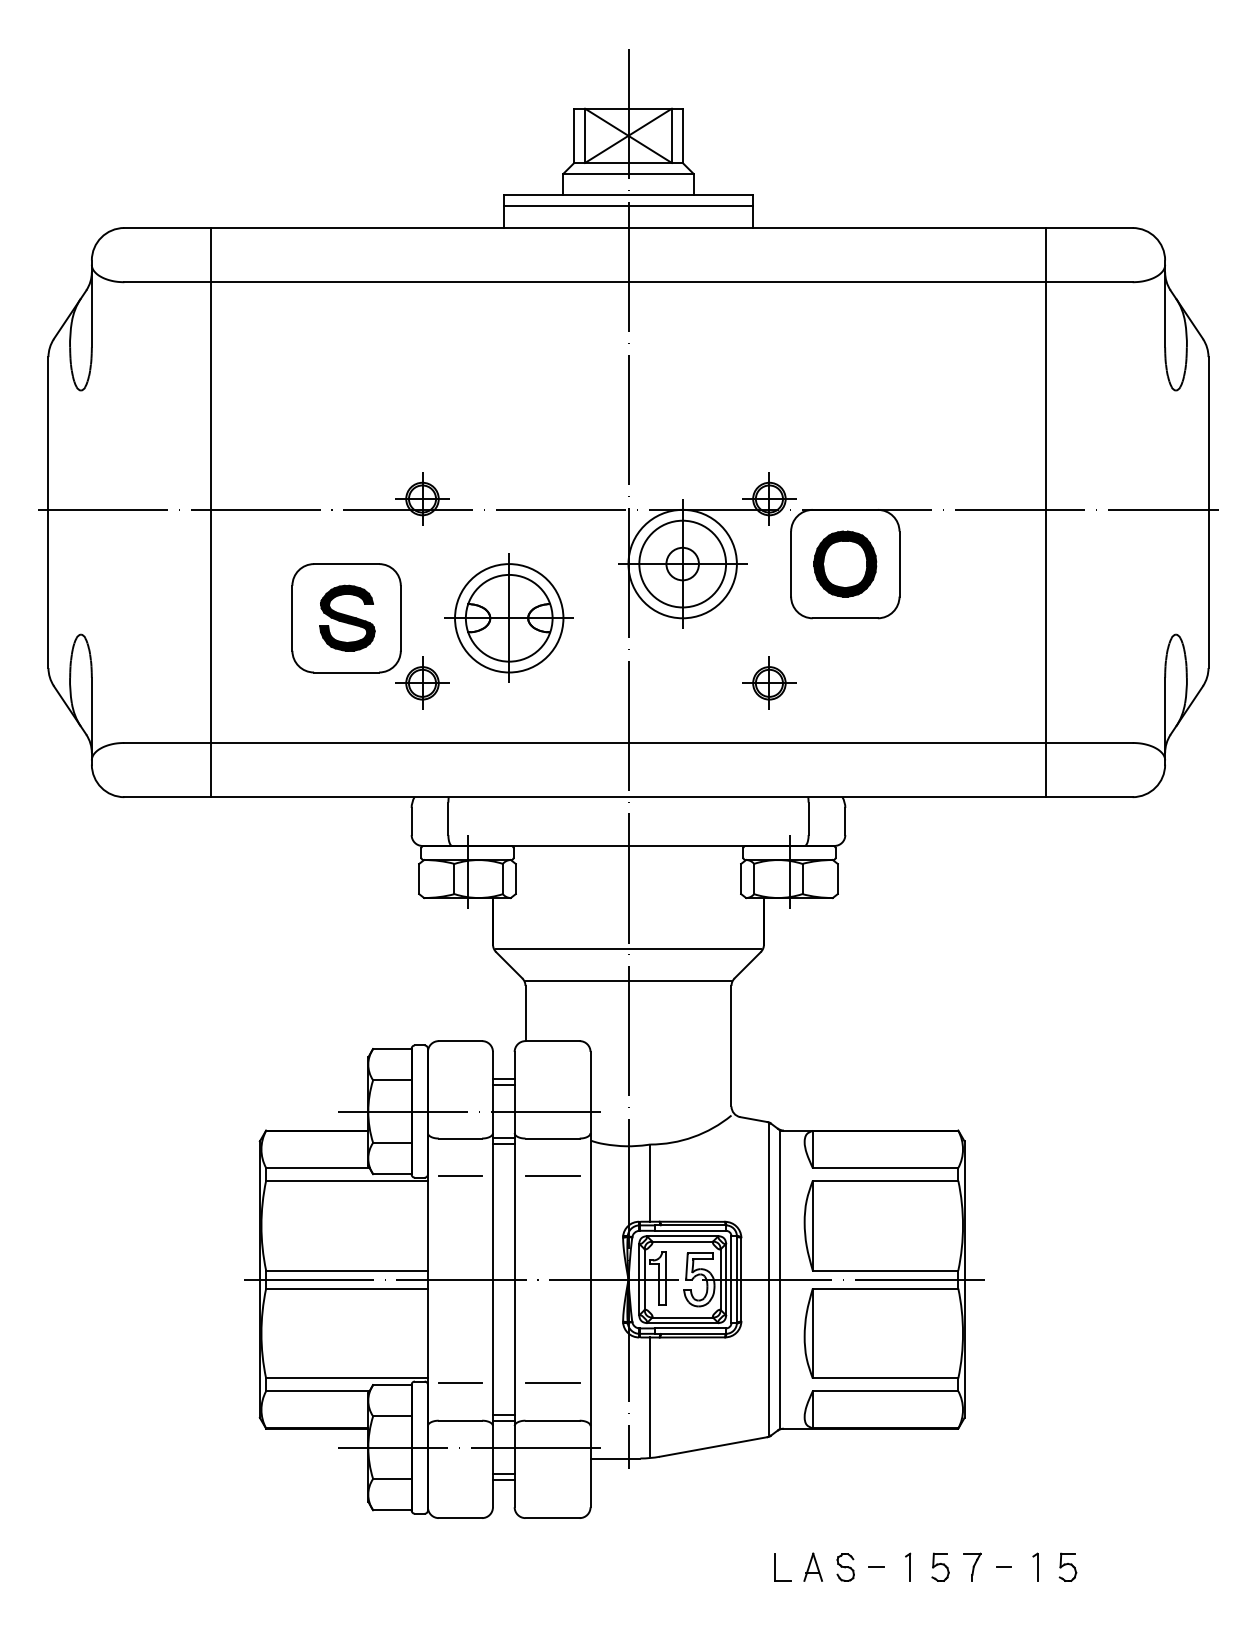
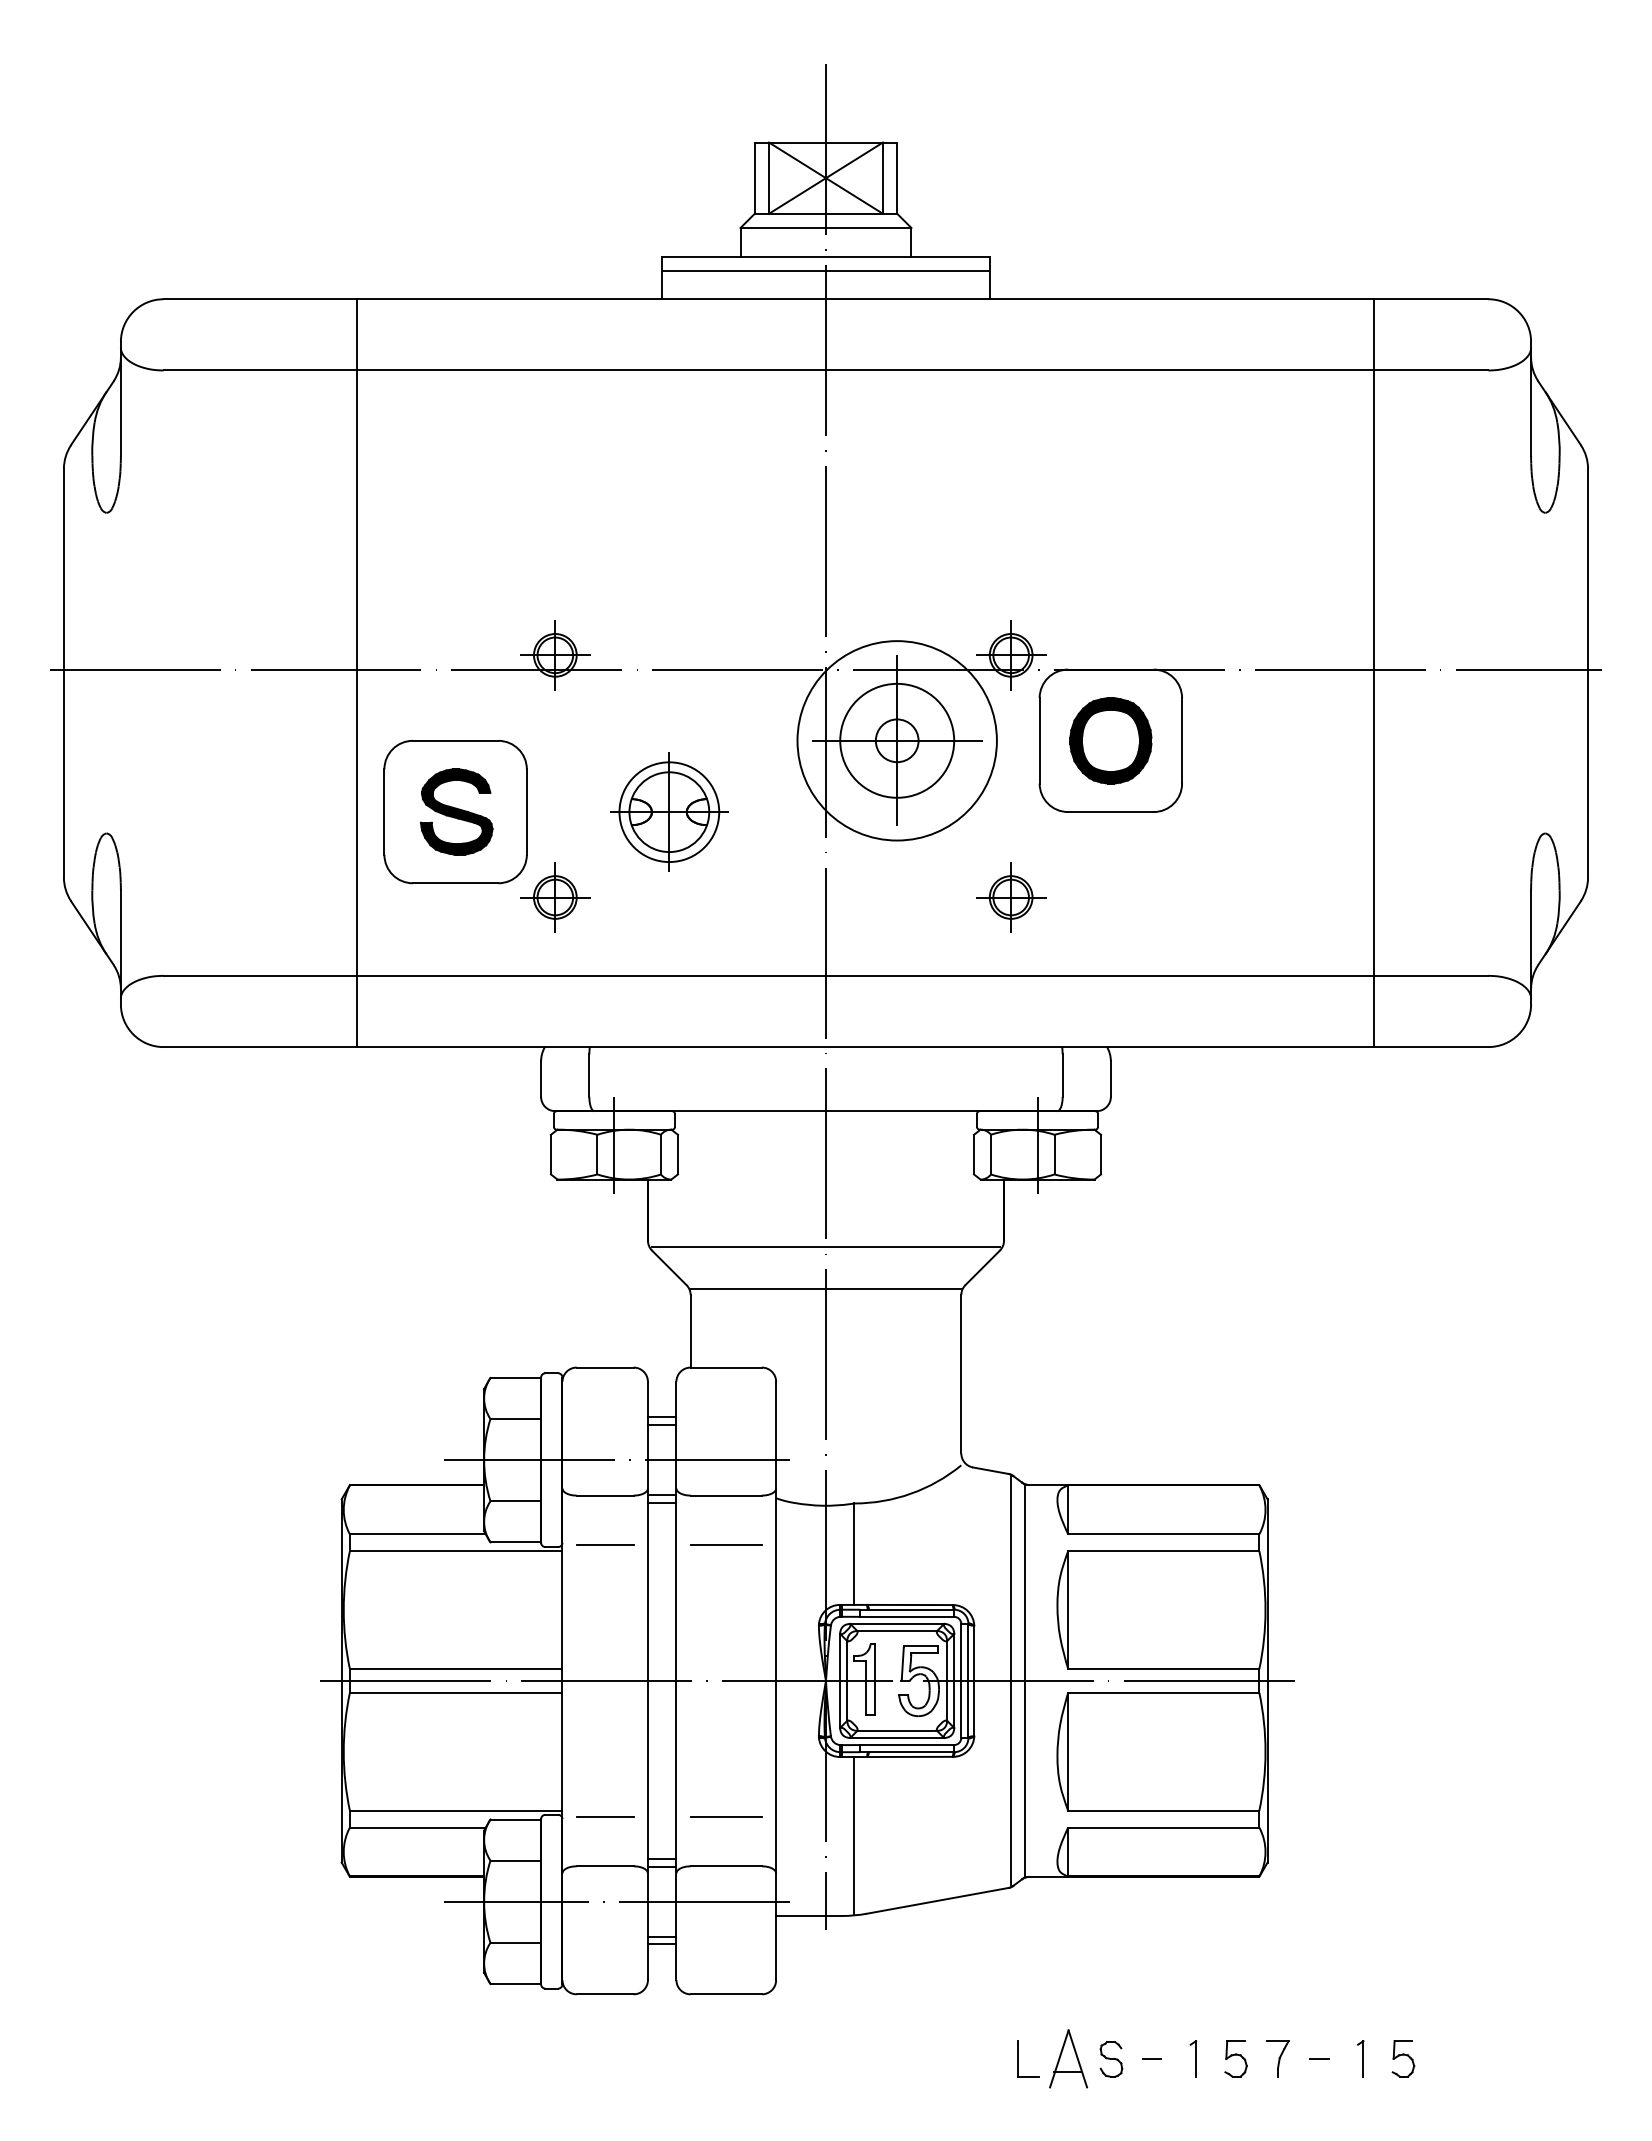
line: (211, 512) -> (356, 673), moved
circle: (682, 563) -> (897, 740), size x1.4
part: (509, 618) -> (669, 812), size x0.7
part: (813, 1566) -> (1068, 2058), size x1.6

